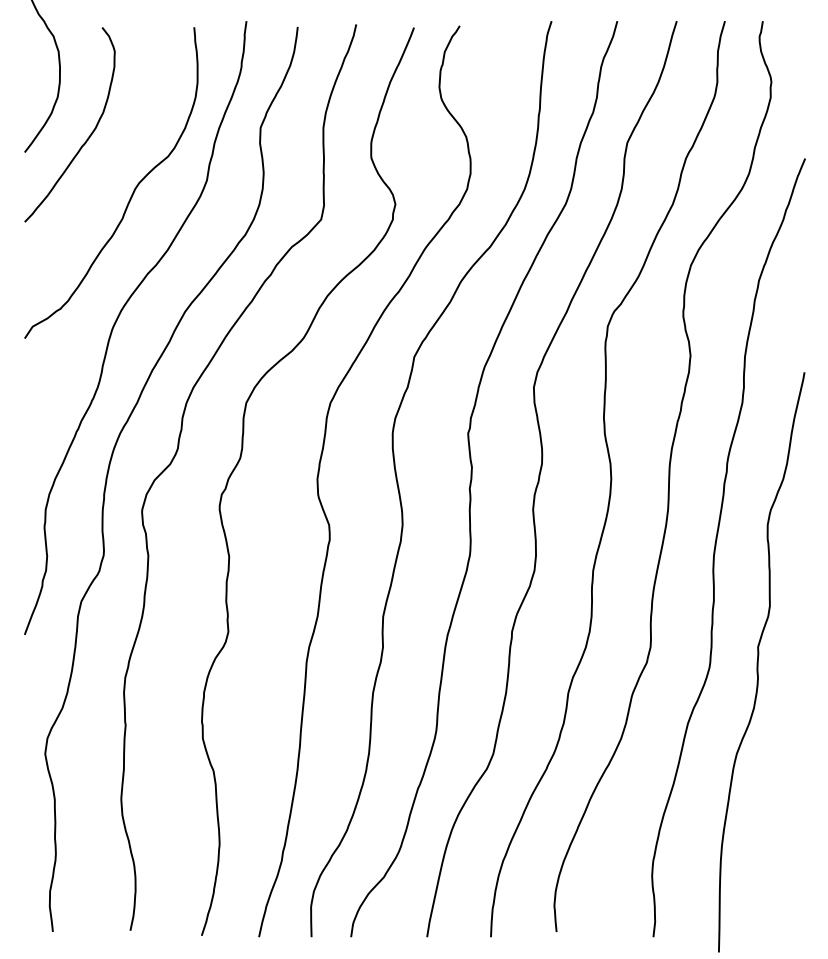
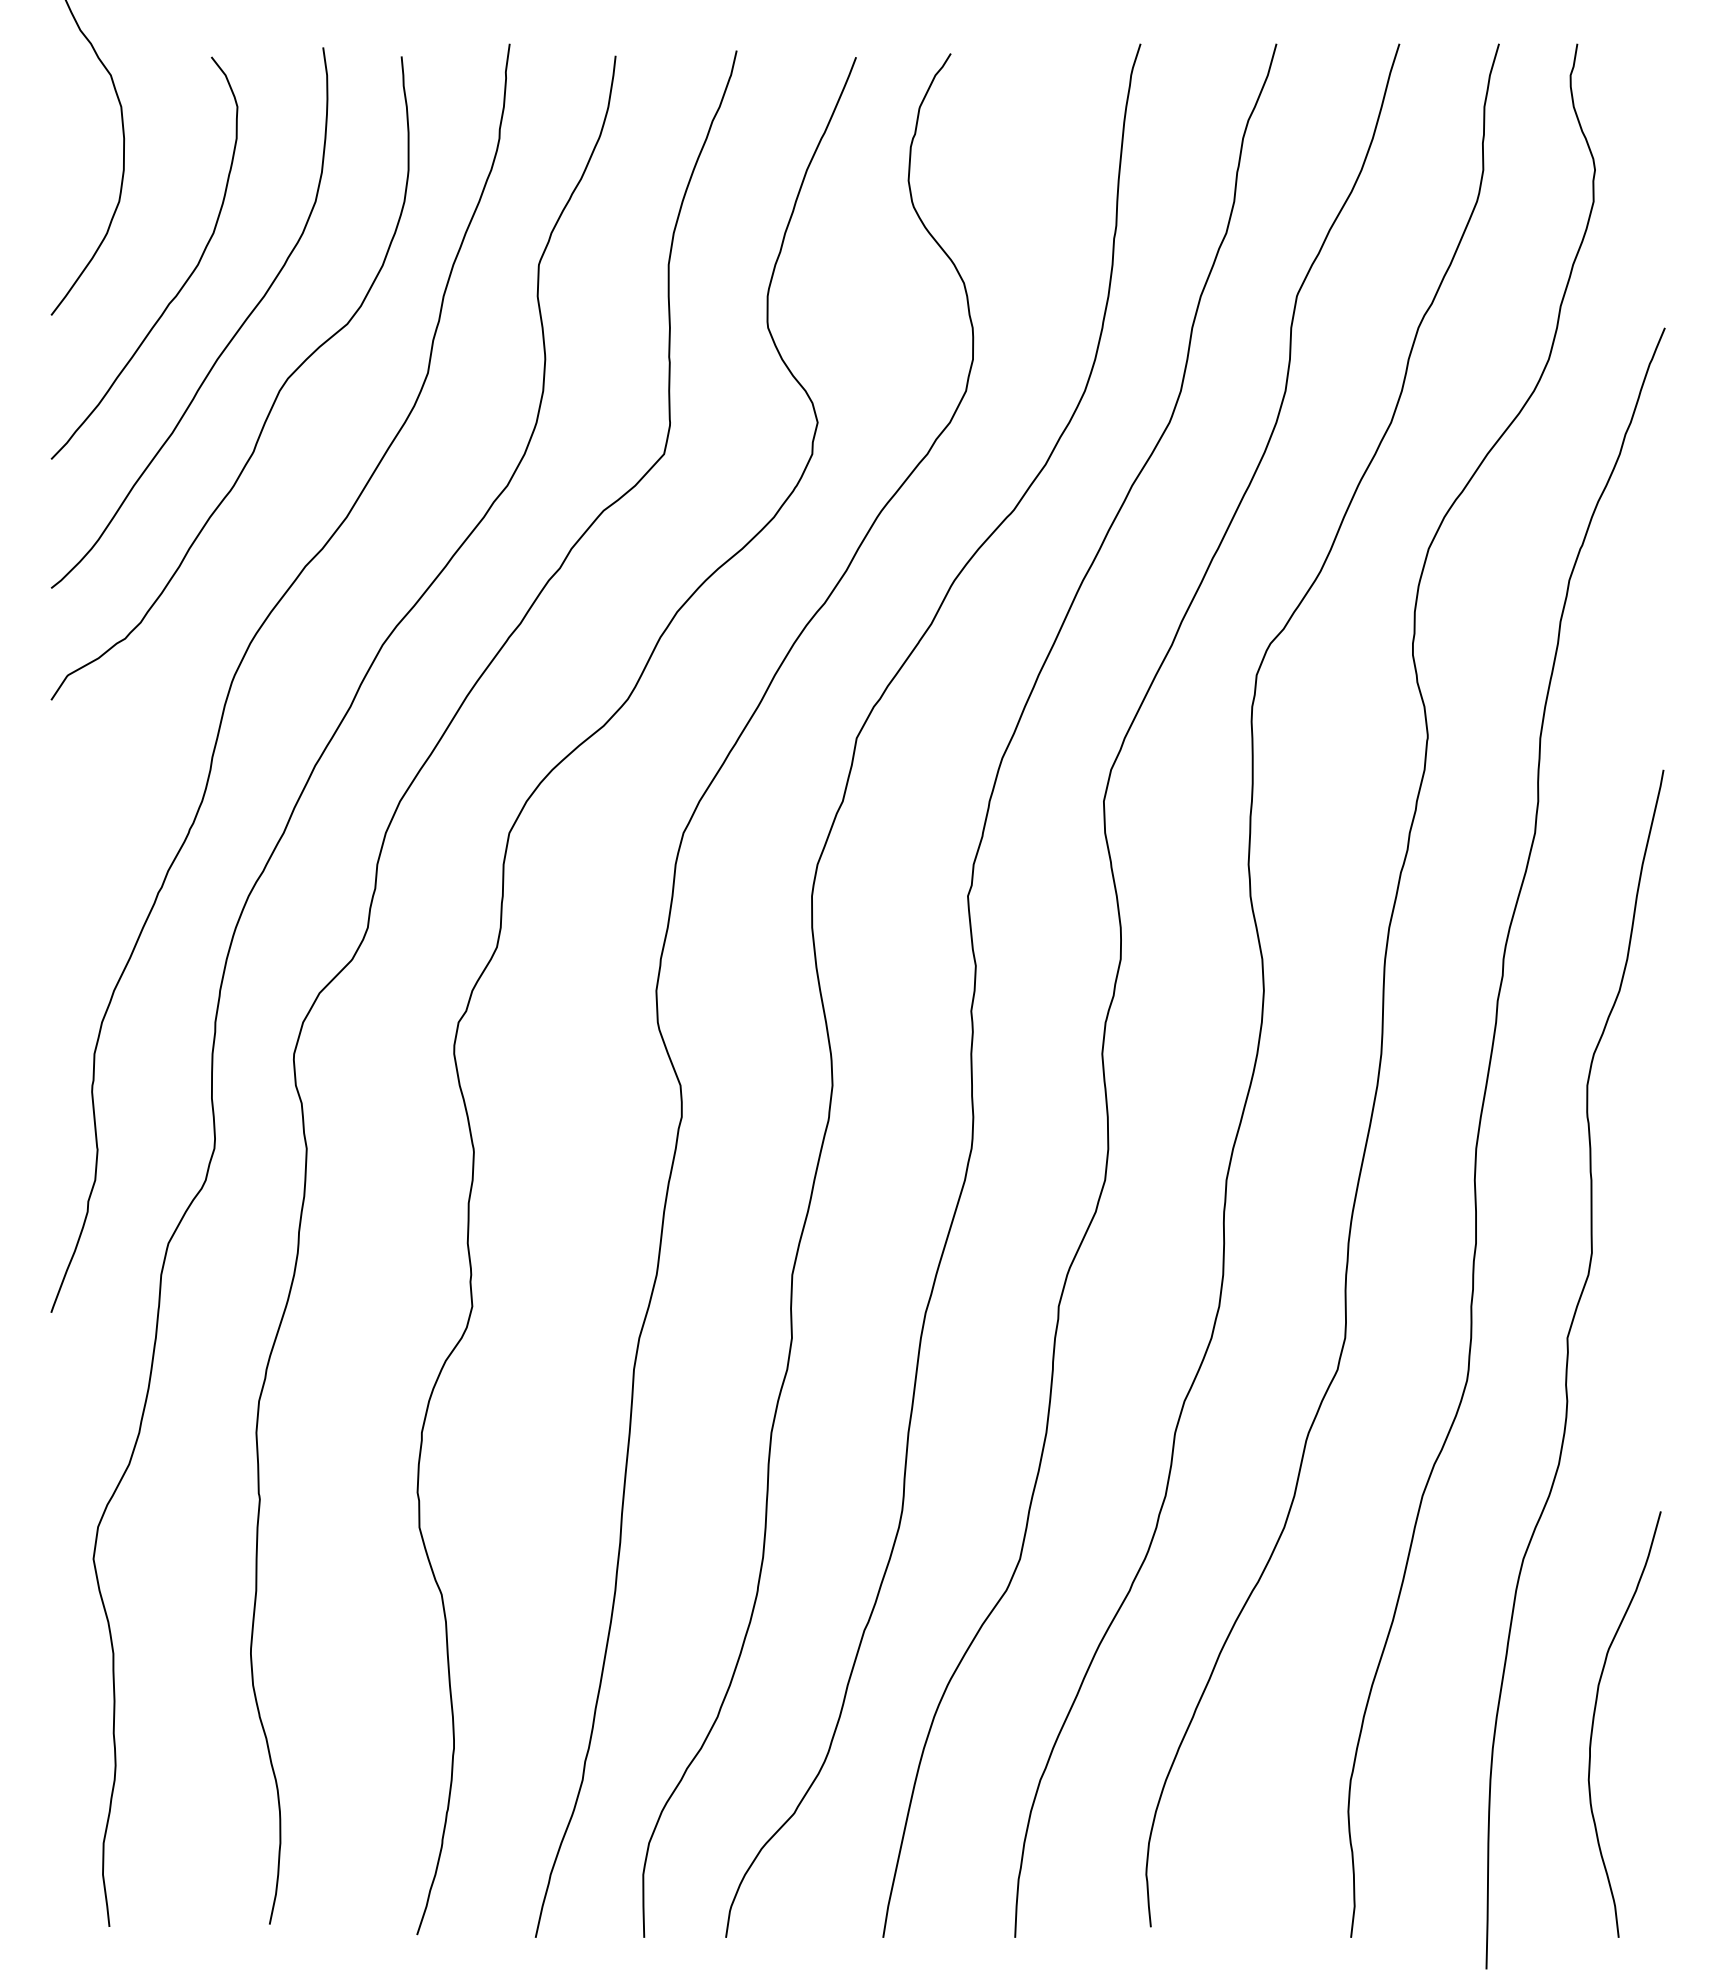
curve: (107, 168) -> (222, 348), added
curve: (771, 833) -> (1595, 1723), added

